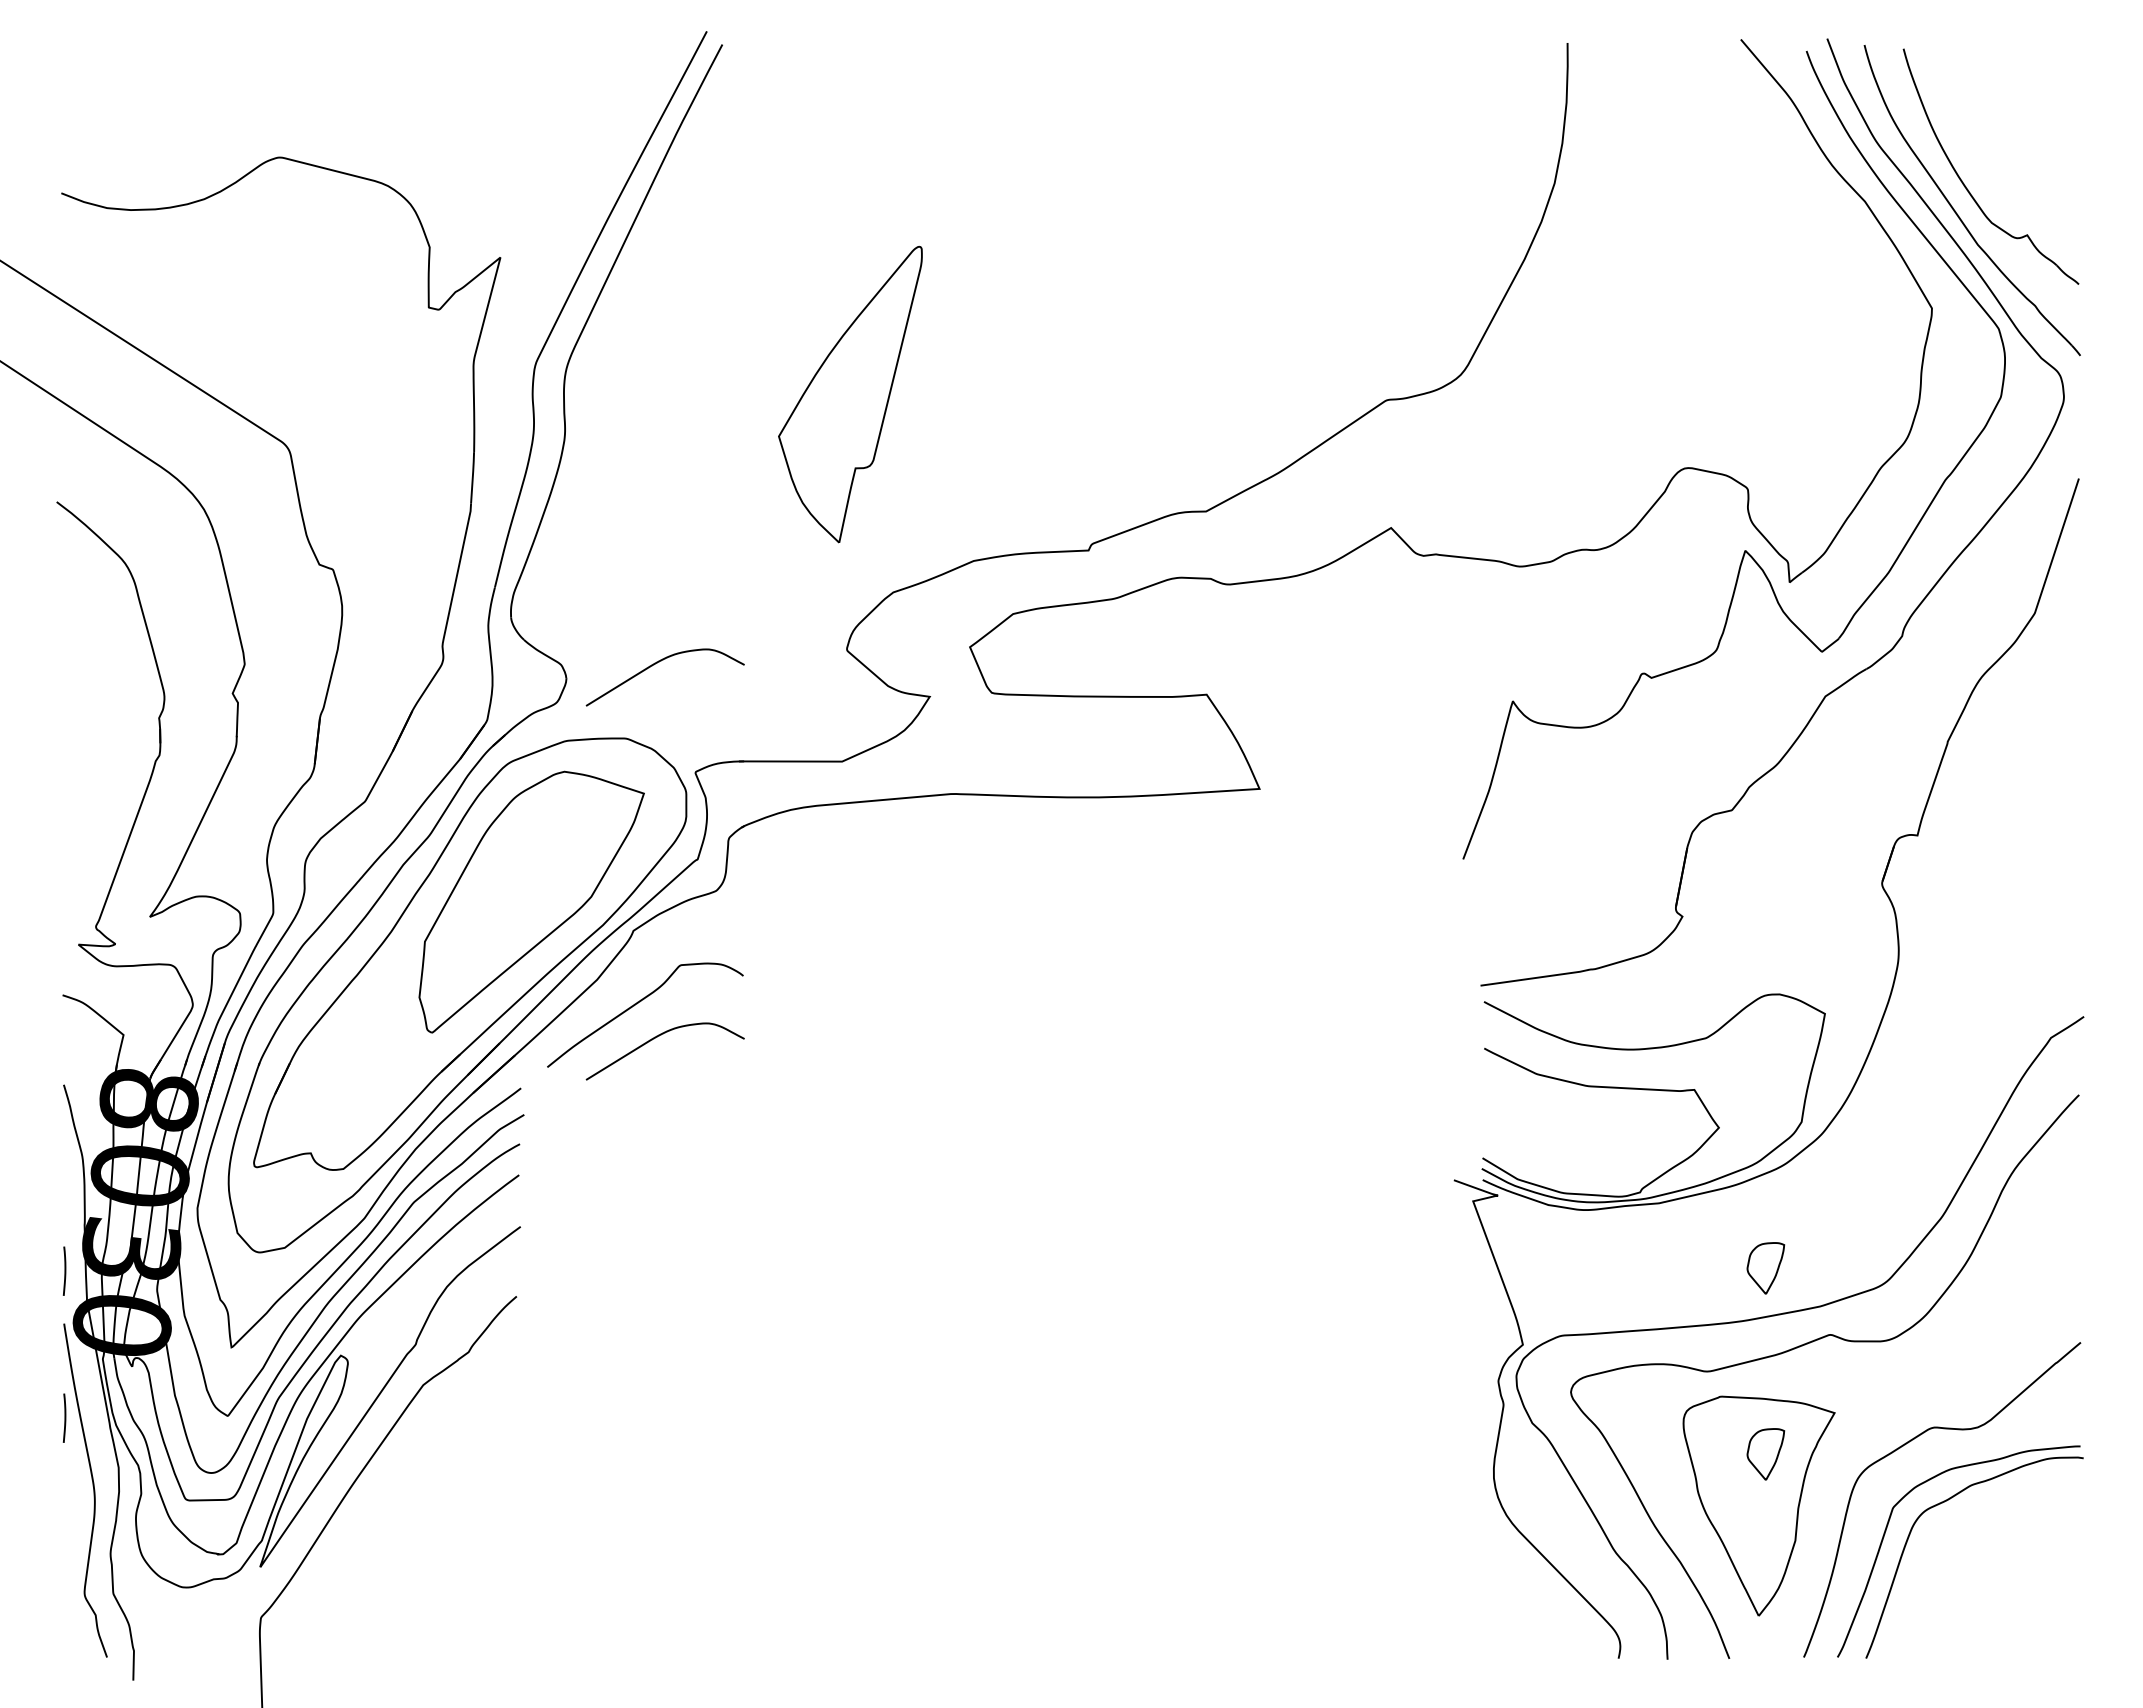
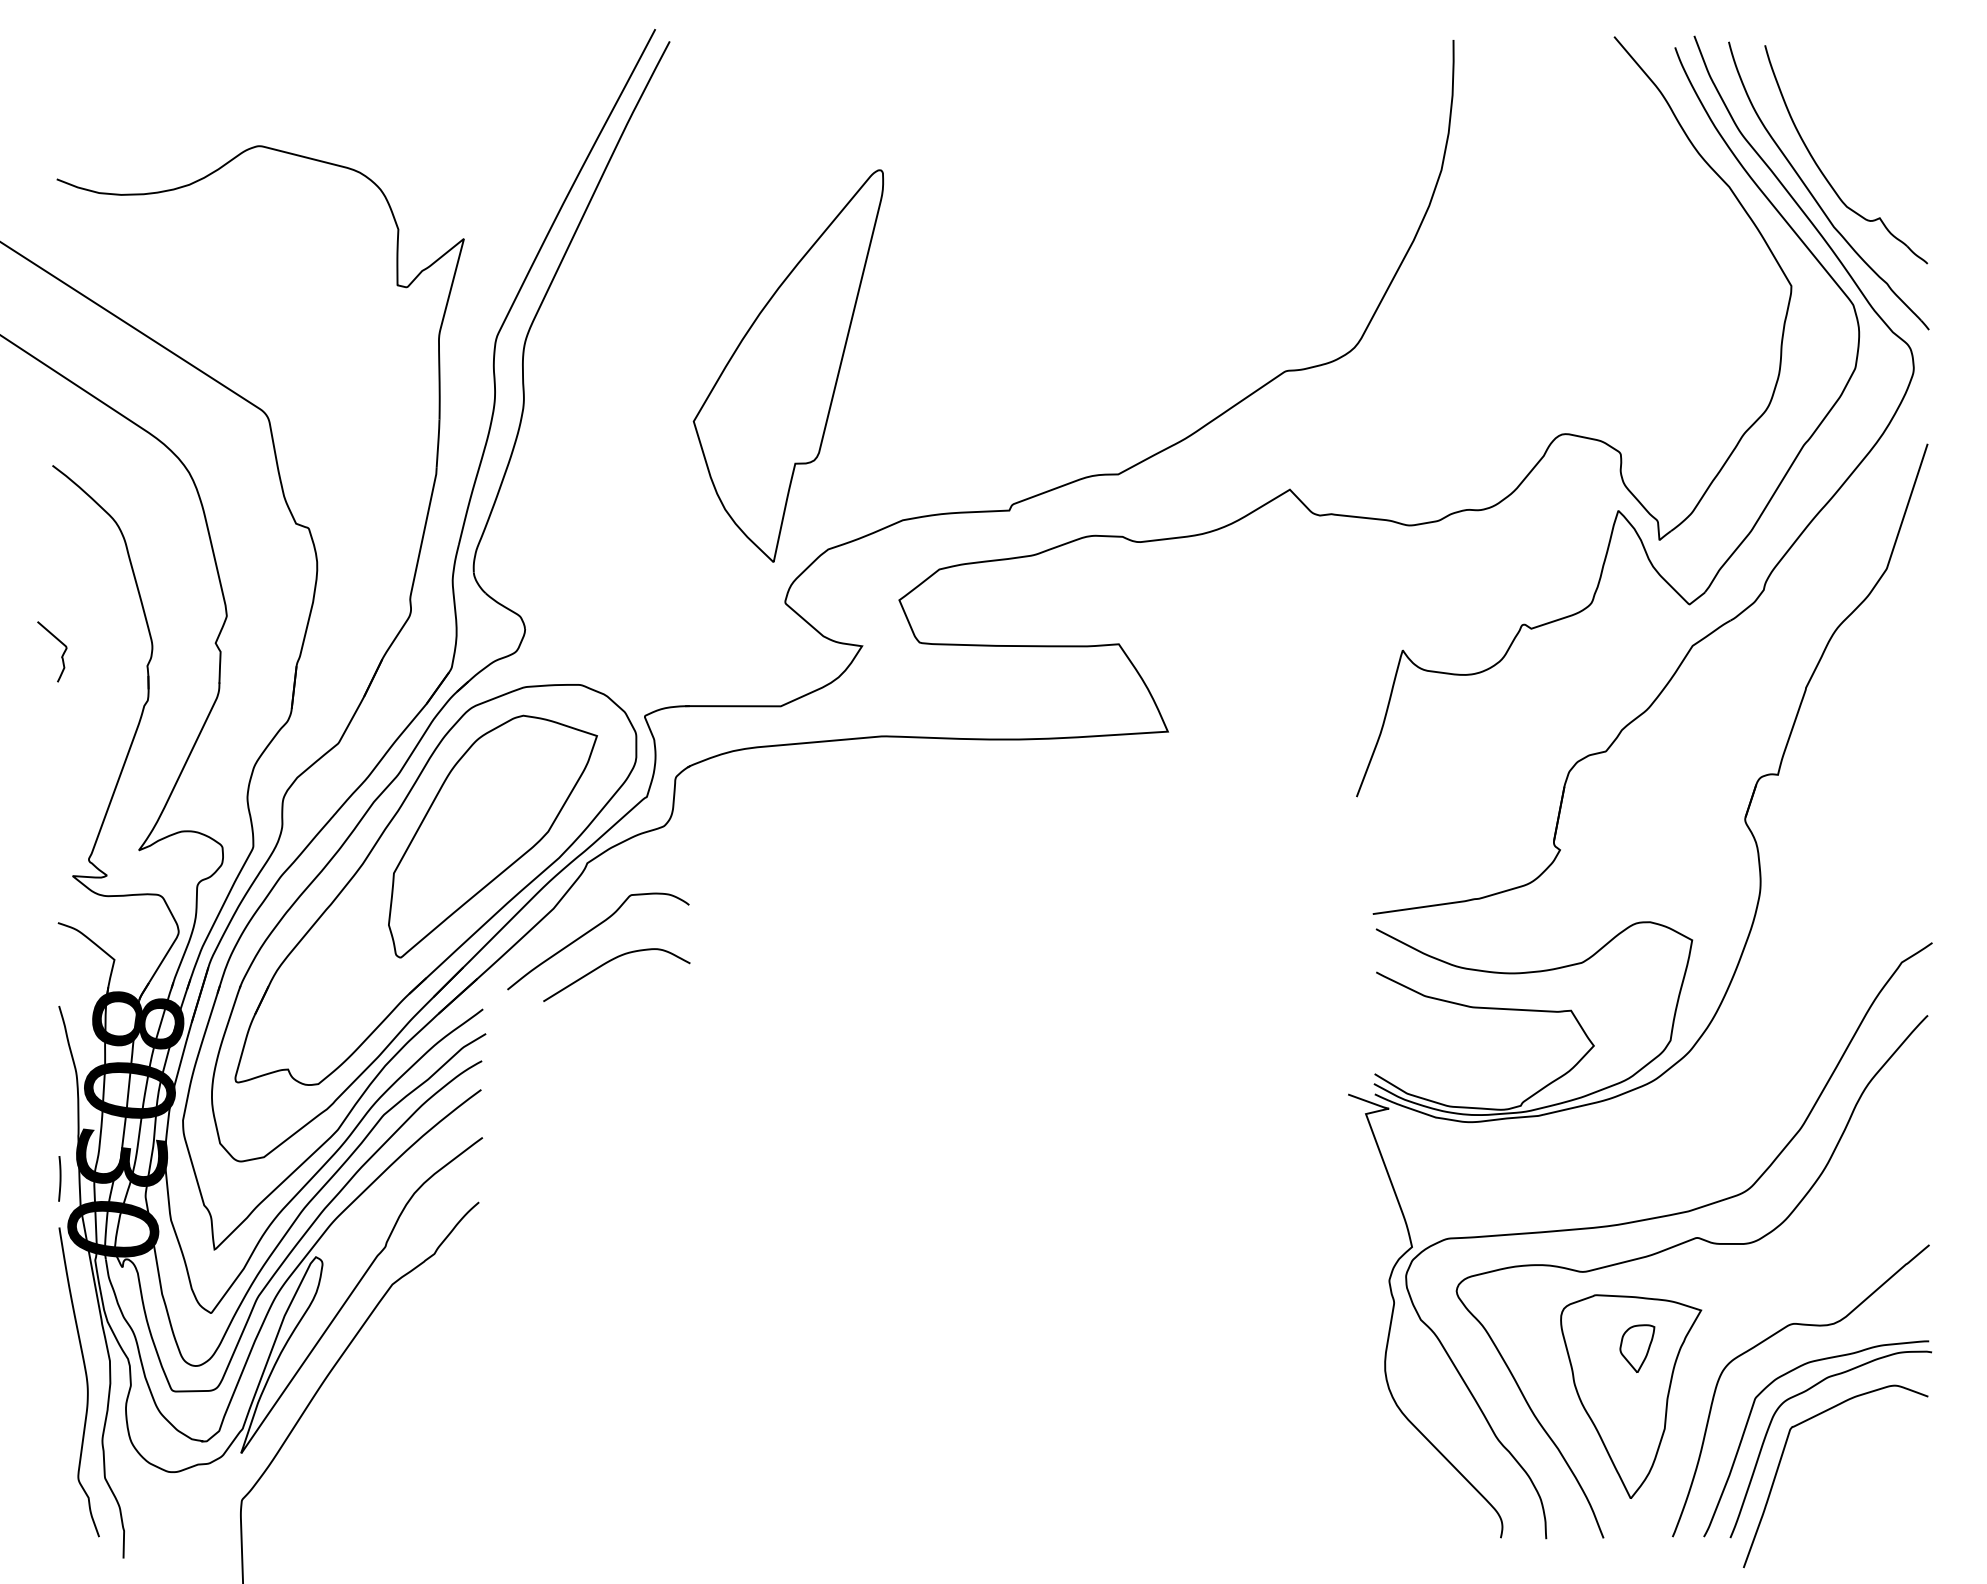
part: (850, 394) -> (788, 365), size x1.43
curve: (654, 665) -> (606, 617), removed
curve: (66, 707) -> (61, 656), added
part: (1765, 1268) -> (1637, 1176), removed
curve: (64, 1417) -> (59, 1314), removed
curve: (1922, 1571) -> (1782, 1457), added

